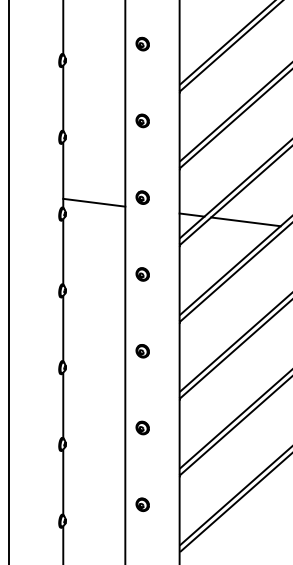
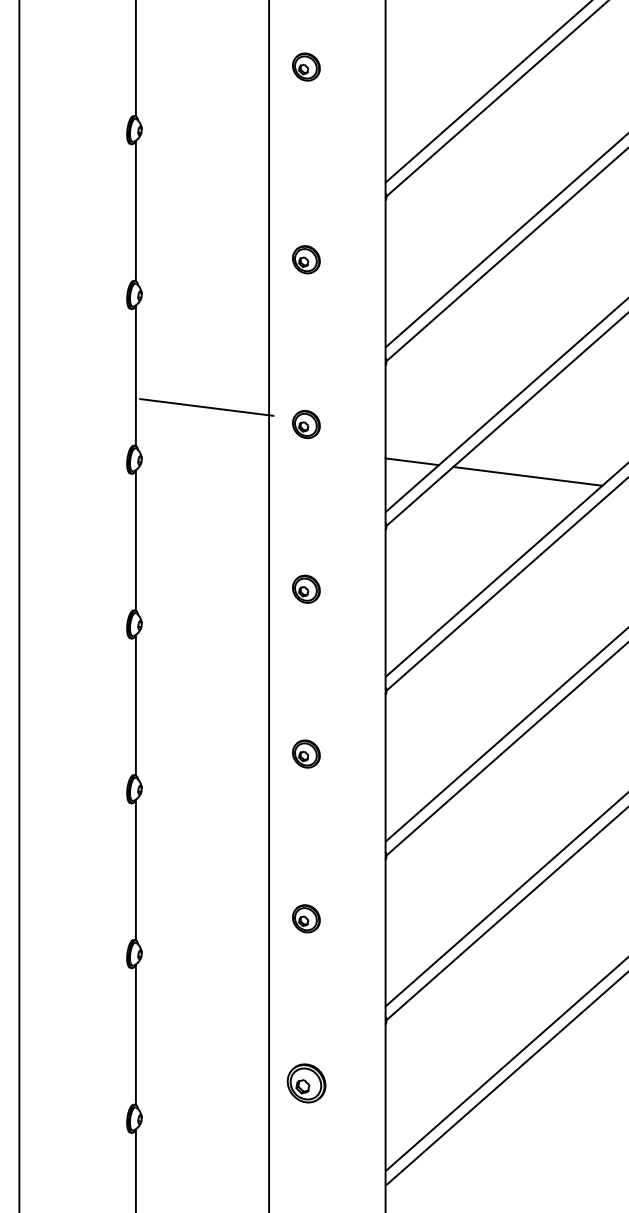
part: (142, 43) -> (305, 65), moved
line: (94, 202) -> (207, 406), moved
part: (142, 504) -> (305, 1082), size x1.4

